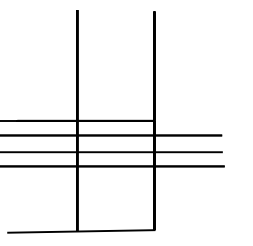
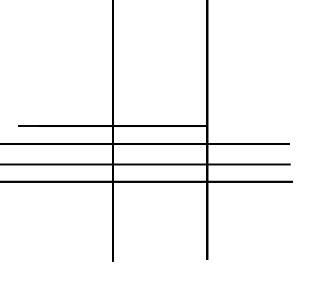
line: (81, 230) -> (117, 260), removed

